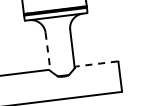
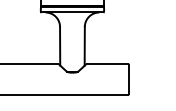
line: (48, 52) -> (60, 46), dashed -> solid
line: (97, 64) -> (107, 64), dashed -> solid

